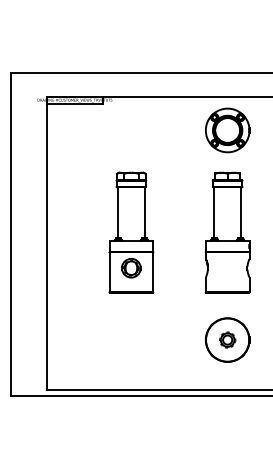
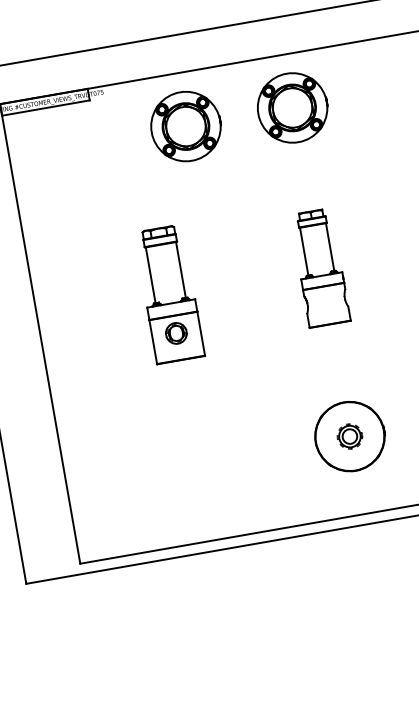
part: (159, 130) -> (185, 126), added
part: (131, 232) -> (169, 294), size x0.7
part: (227, 232) -> (320, 267), size x0.6

